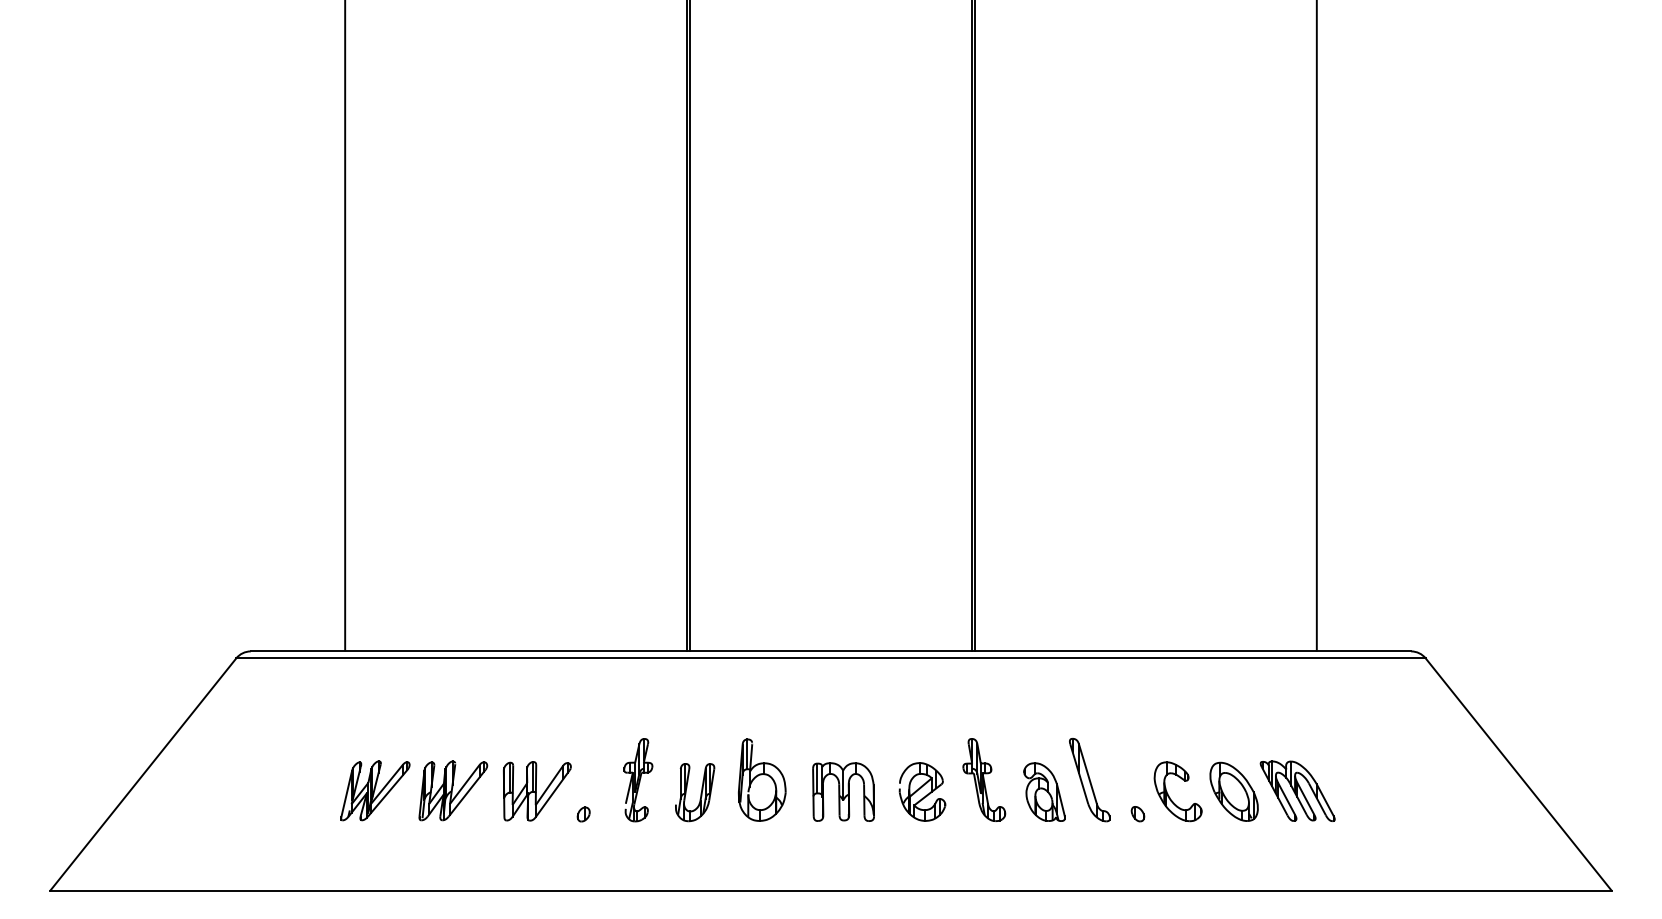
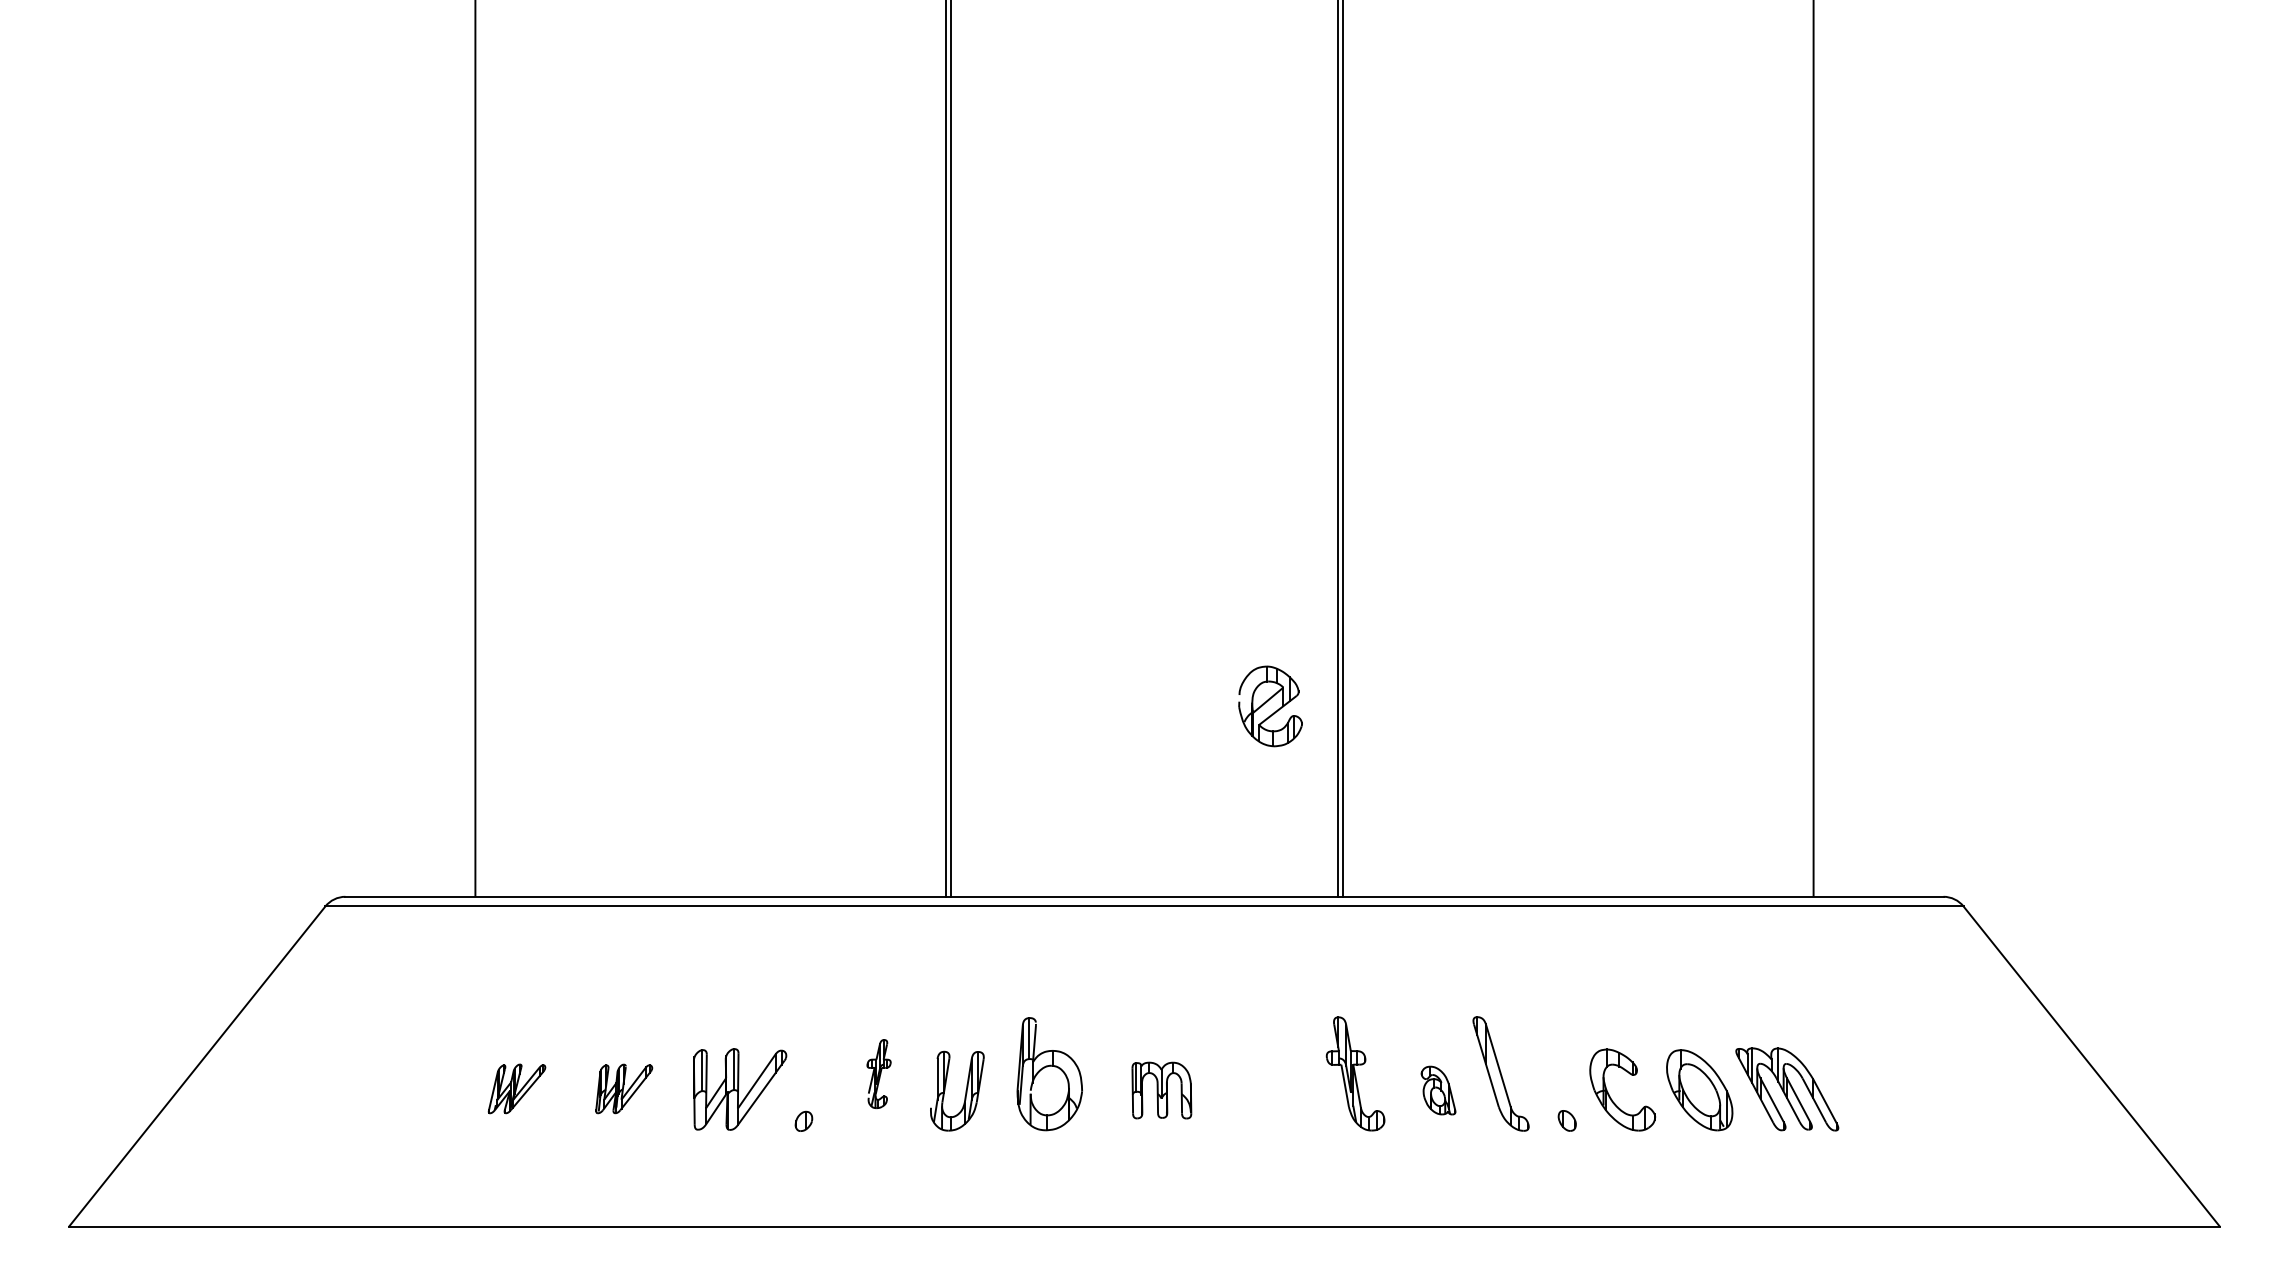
part: (637, 779) -> (878, 1073), size x0.6
part: (375, 790) -> (516, 1088), size x0.6
part: (452, 790) -> (623, 1088), size x0.6
part: (843, 792) -> (1161, 1090), size x0.7
part: (922, 792) -> (1270, 706), moved
part: (1044, 792) -> (1438, 1090), size x0.6

